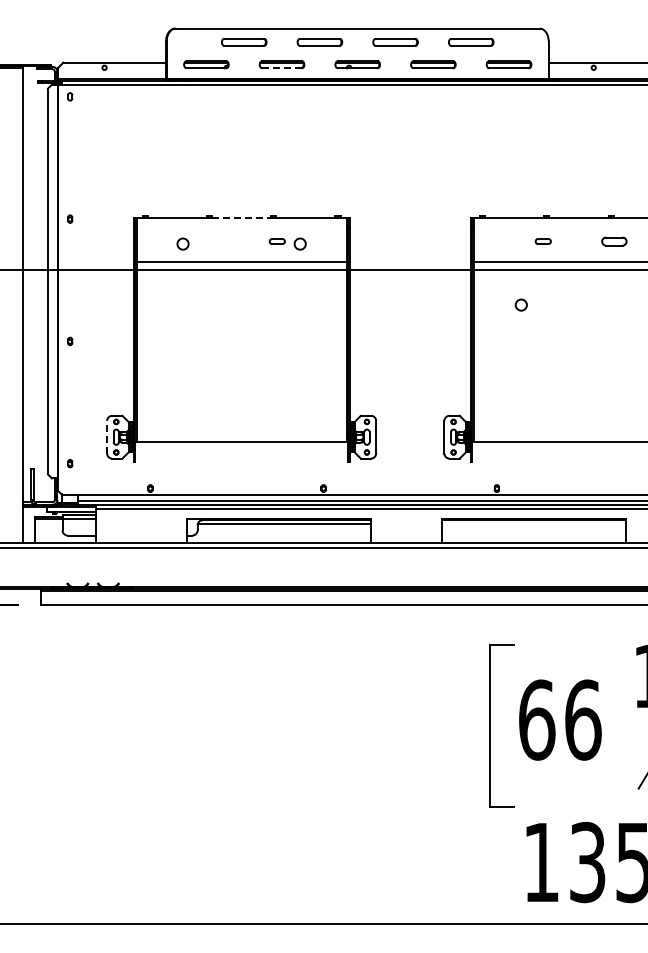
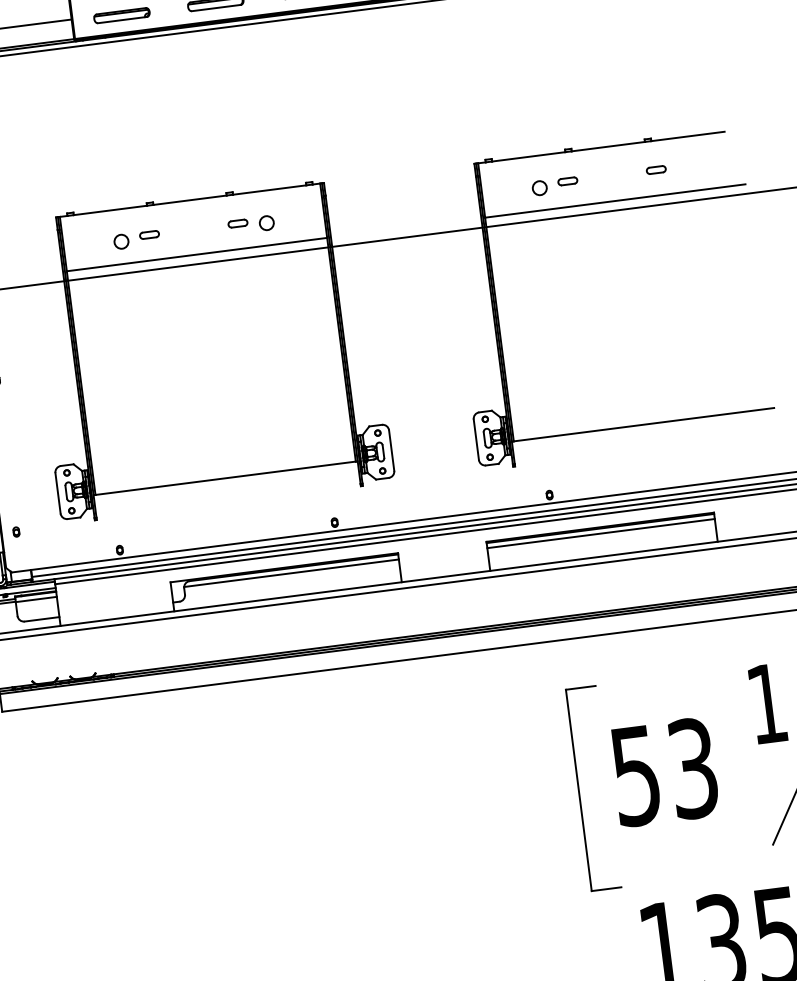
line: (282, 68) -> (216, 8), dashed -> solid
line: (241, 218) -> (189, 200), dashed -> solid
part: (205, 241) -> (148, 234), added
part: (614, 241) -> (656, 170), size x0.62
circle: (520, 304) -> (538, 187), moved
line: (107, 436) -> (58, 492), dashed -> solid
line: (533, 524) -> (600, 533), added
text: (560, 719) -> (665, 771), 66 -> 53

